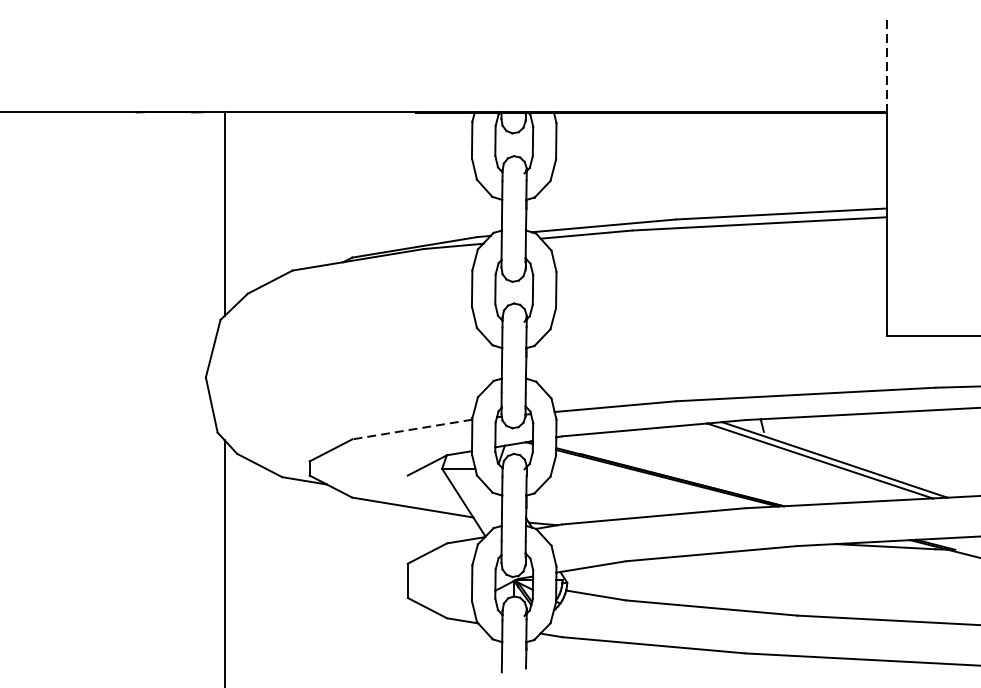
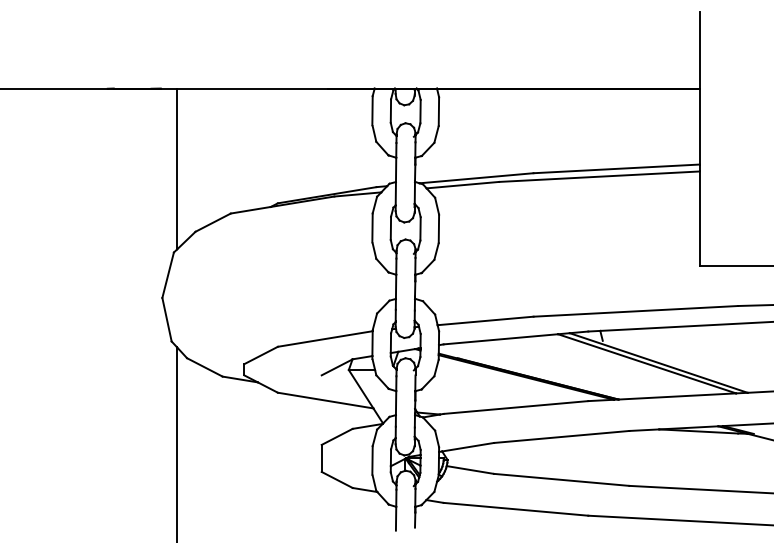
line: (886, 63) -> (699, 50), dashed -> solid
line: (411, 430) -> (324, 339), dashed -> solid

